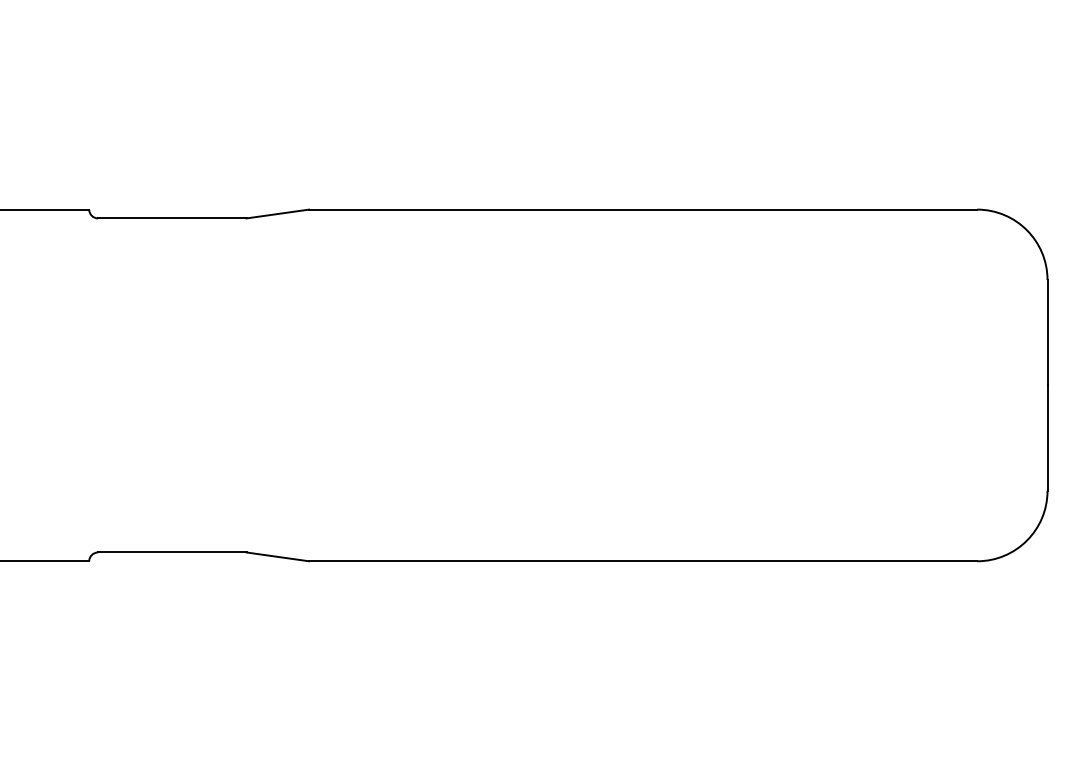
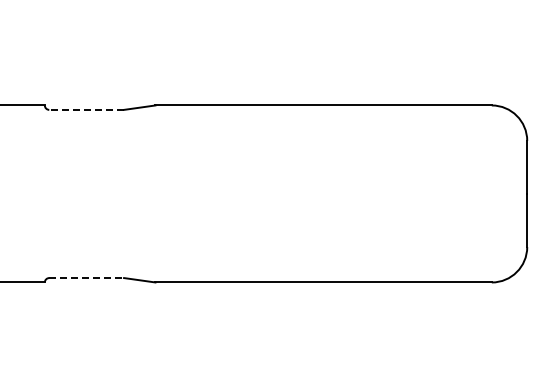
line: (171, 217) -> (86, 109), solid -> dashed
line: (173, 553) -> (87, 278), solid -> dashed

